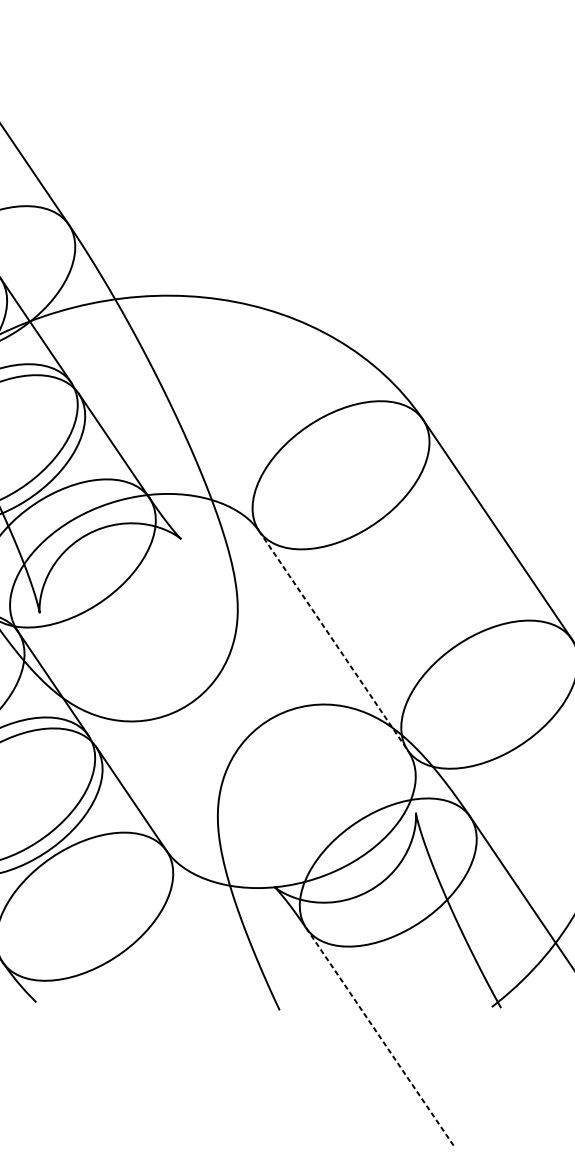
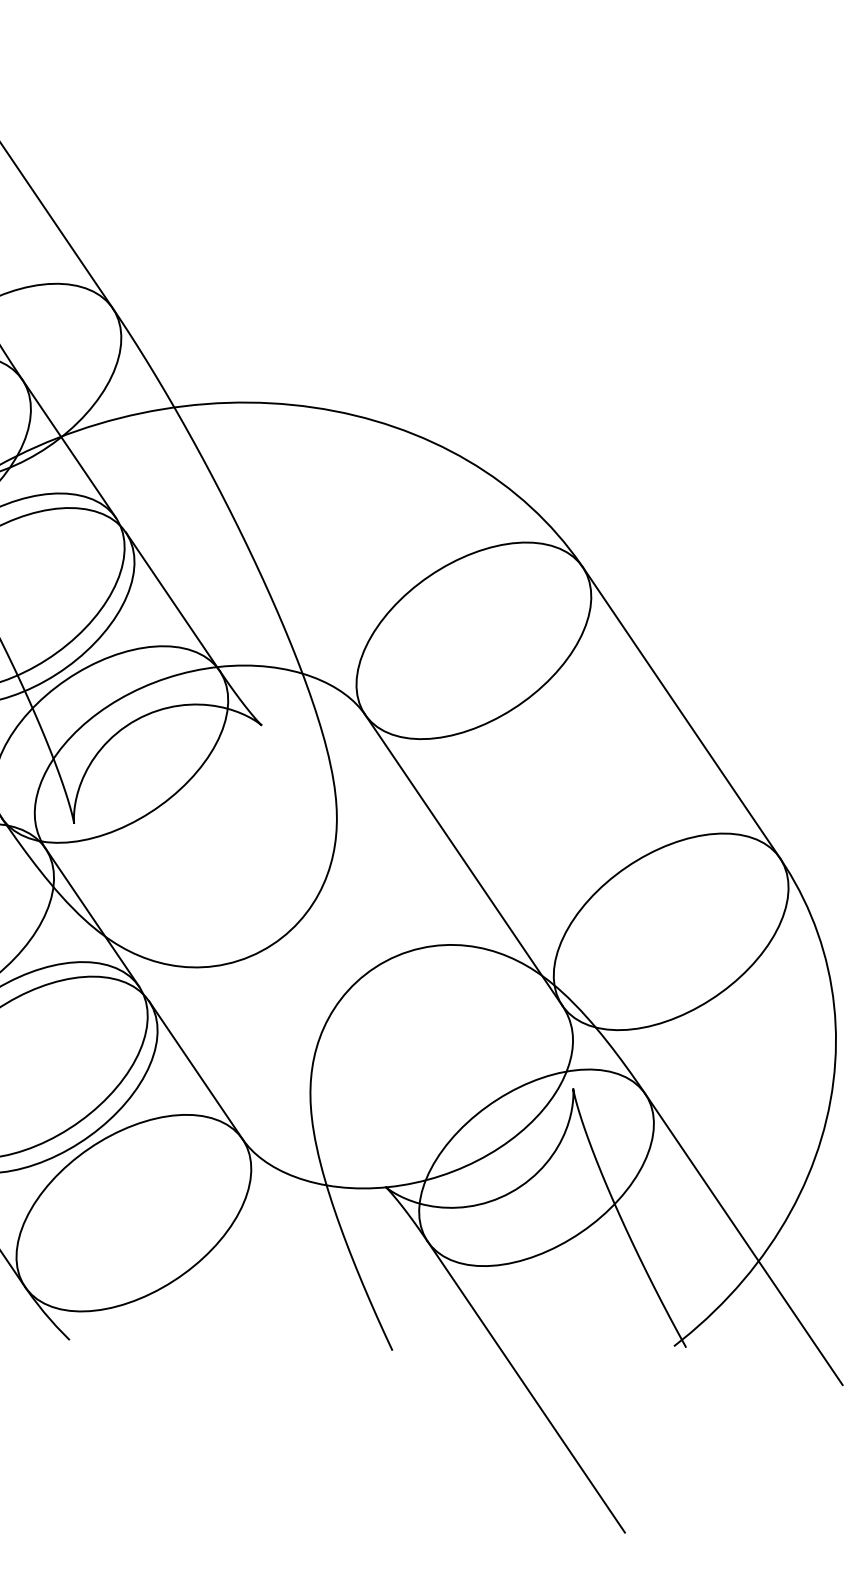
line: (333, 640) -> (463, 860), dashed -> solid
line: (380, 1038) -> (526, 1387), dashed -> solid

